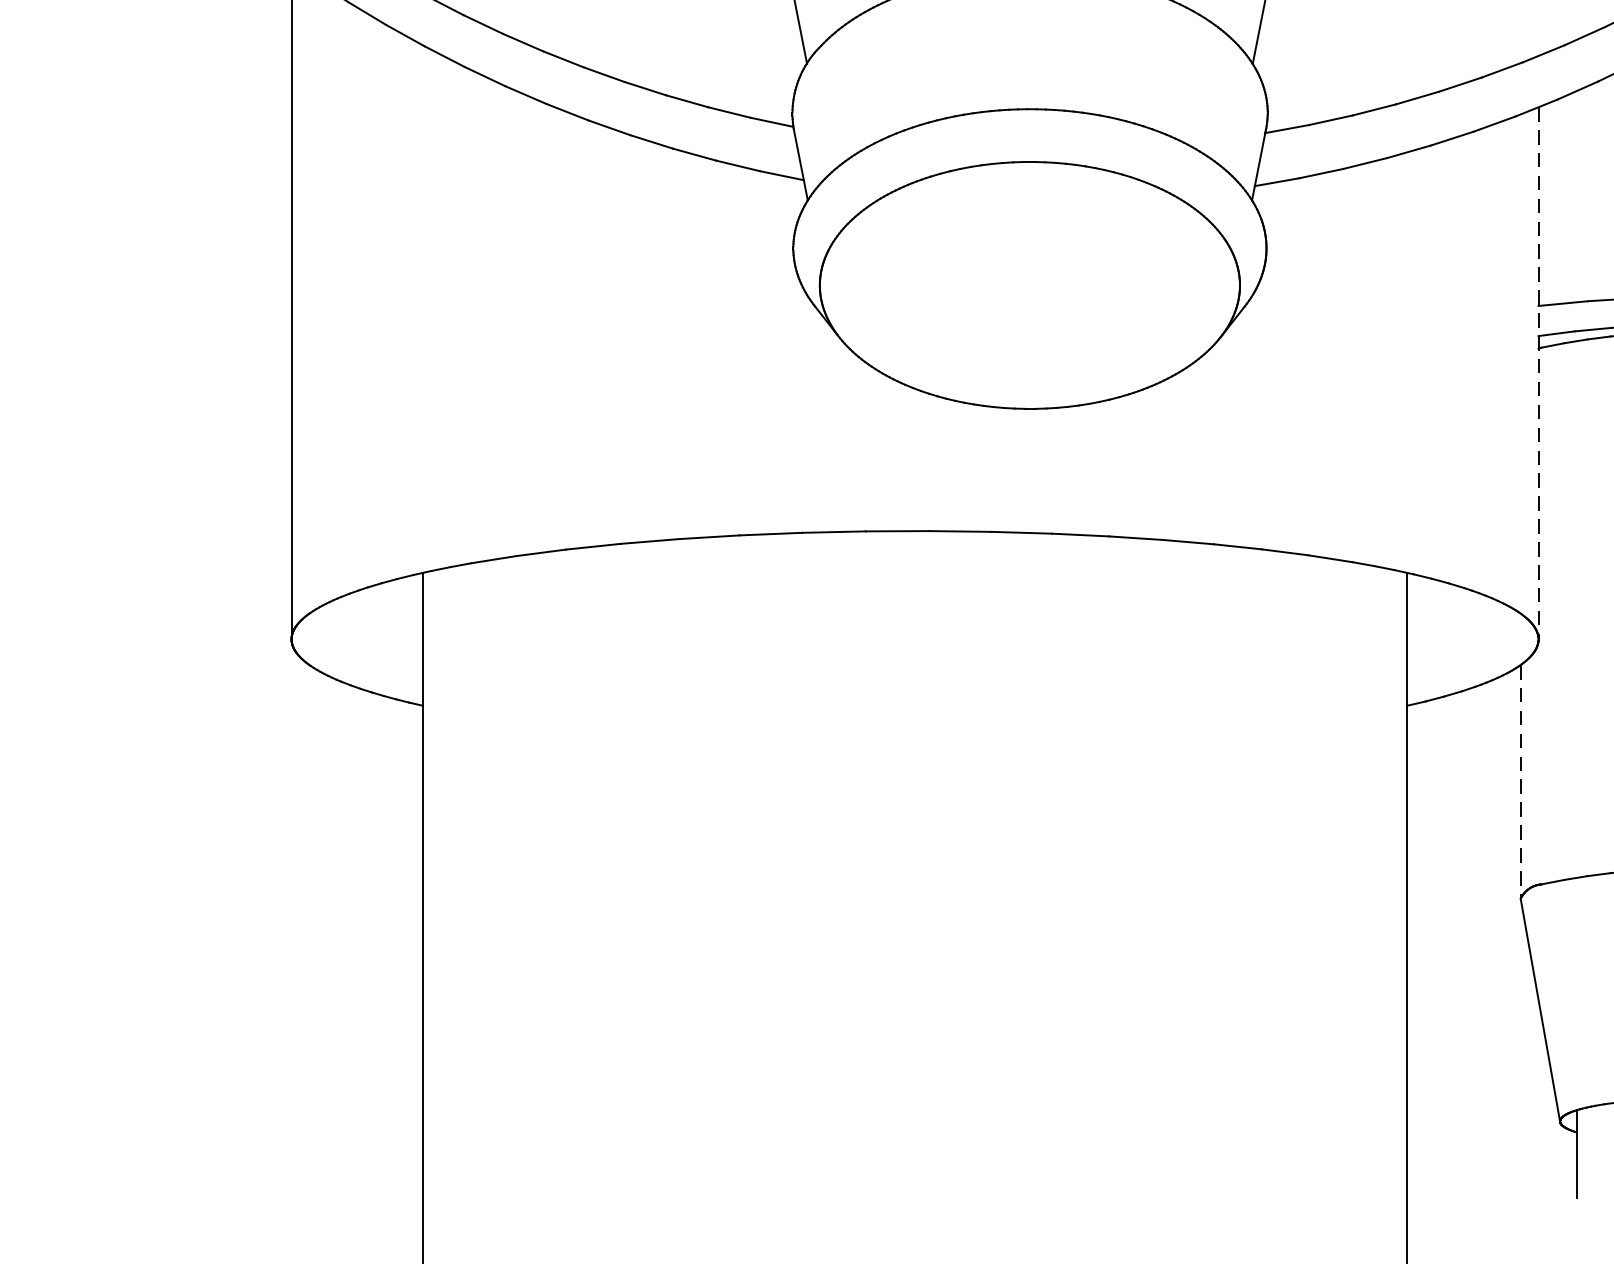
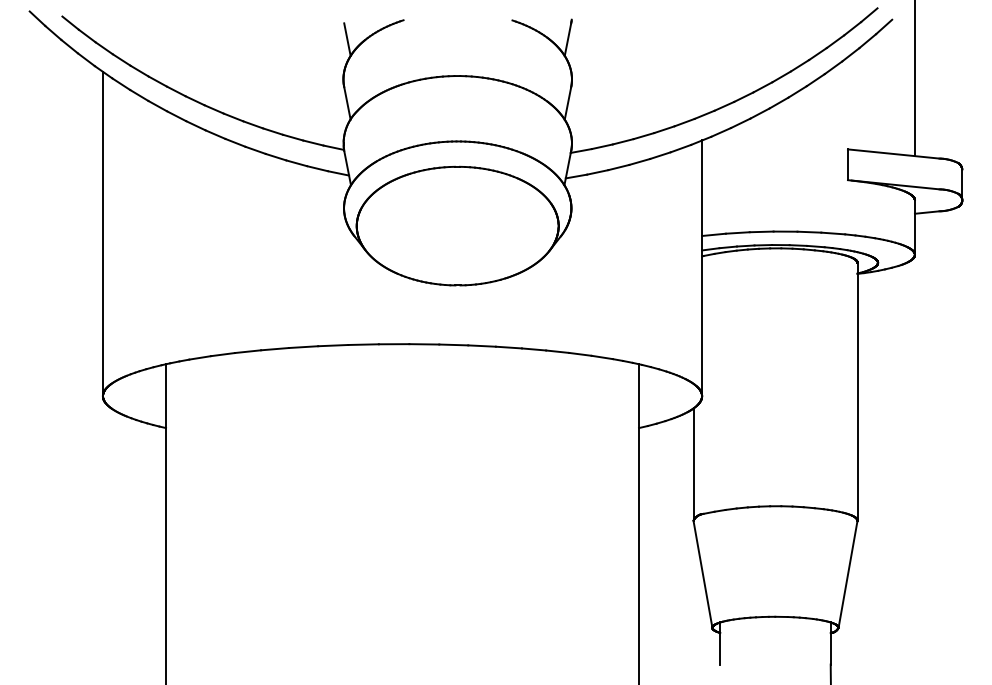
line: (1539, 373) -> (702, 268), dashed -> solid
line: (1520, 783) -> (693, 465), dashed -> solid

